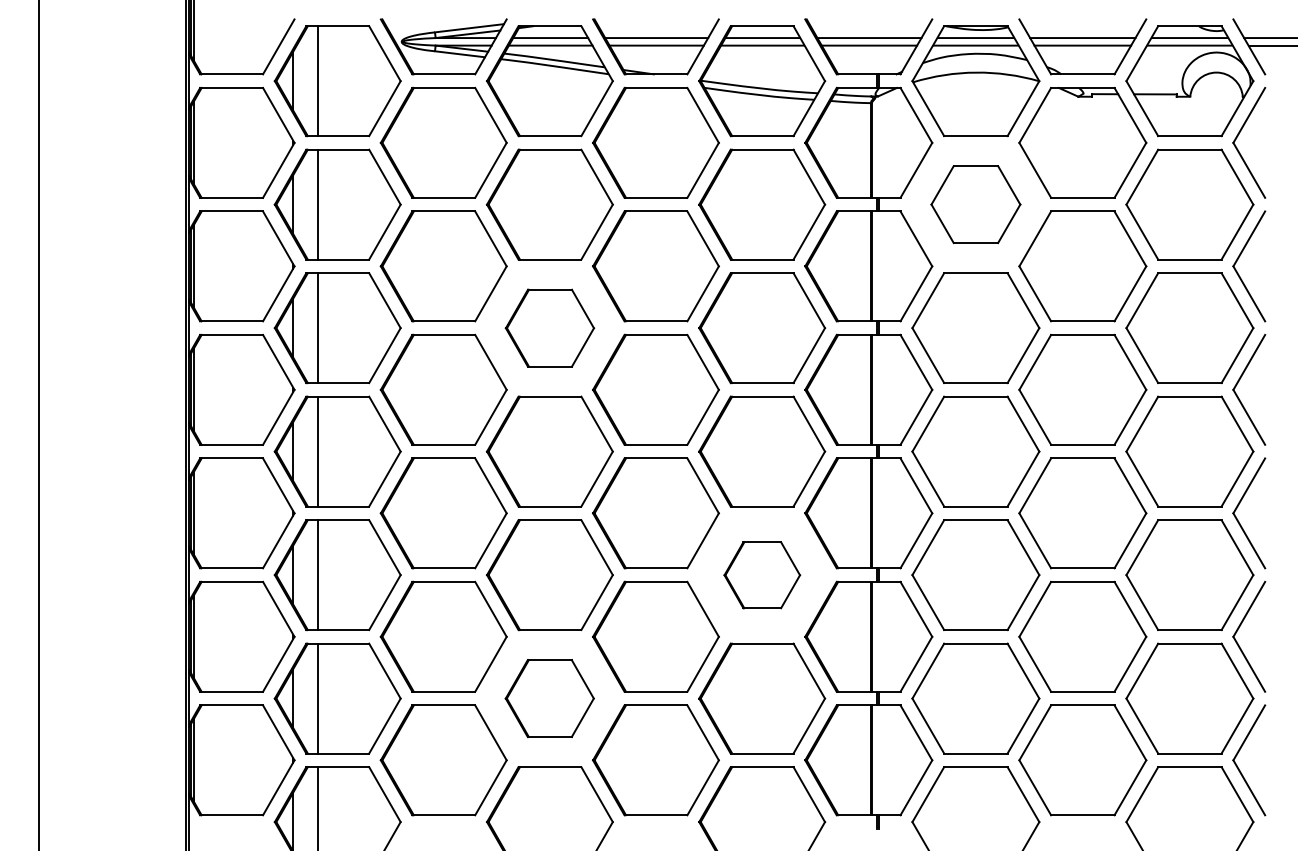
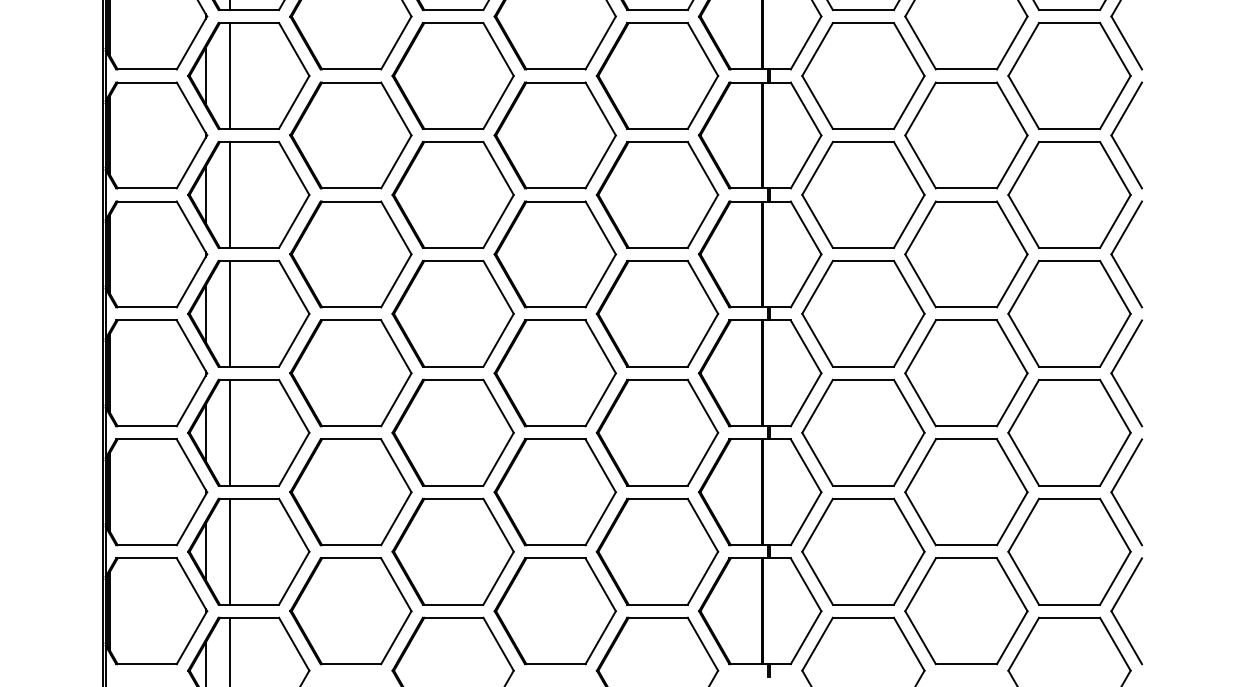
part: (975, 204) -> (863, 75), size x1.43
part: (549, 328) -> (452, 195), size x1.43
part: (762, 575) -> (657, 433), size x1.67
part: (549, 698) -> (452, 551), size x1.43

